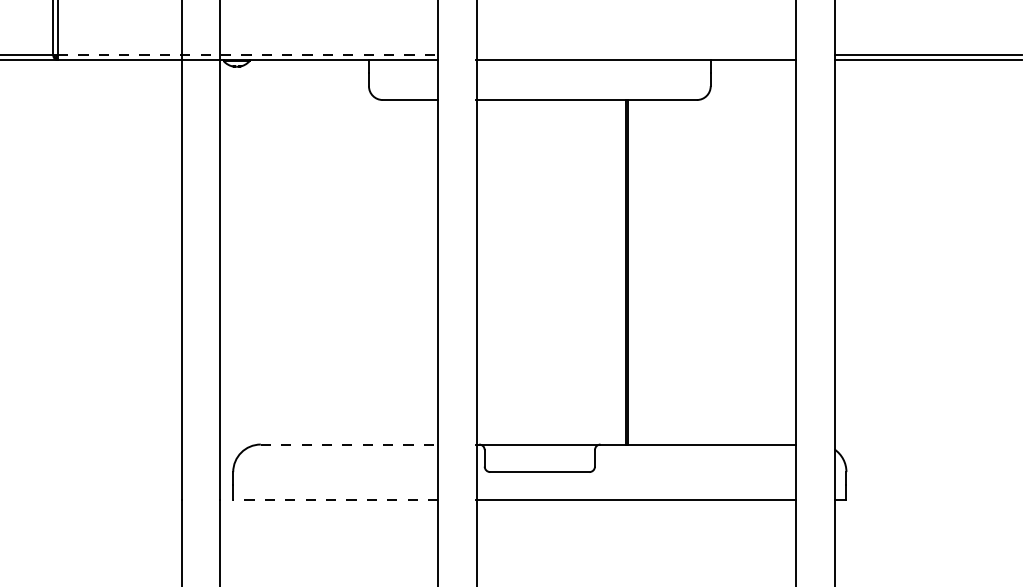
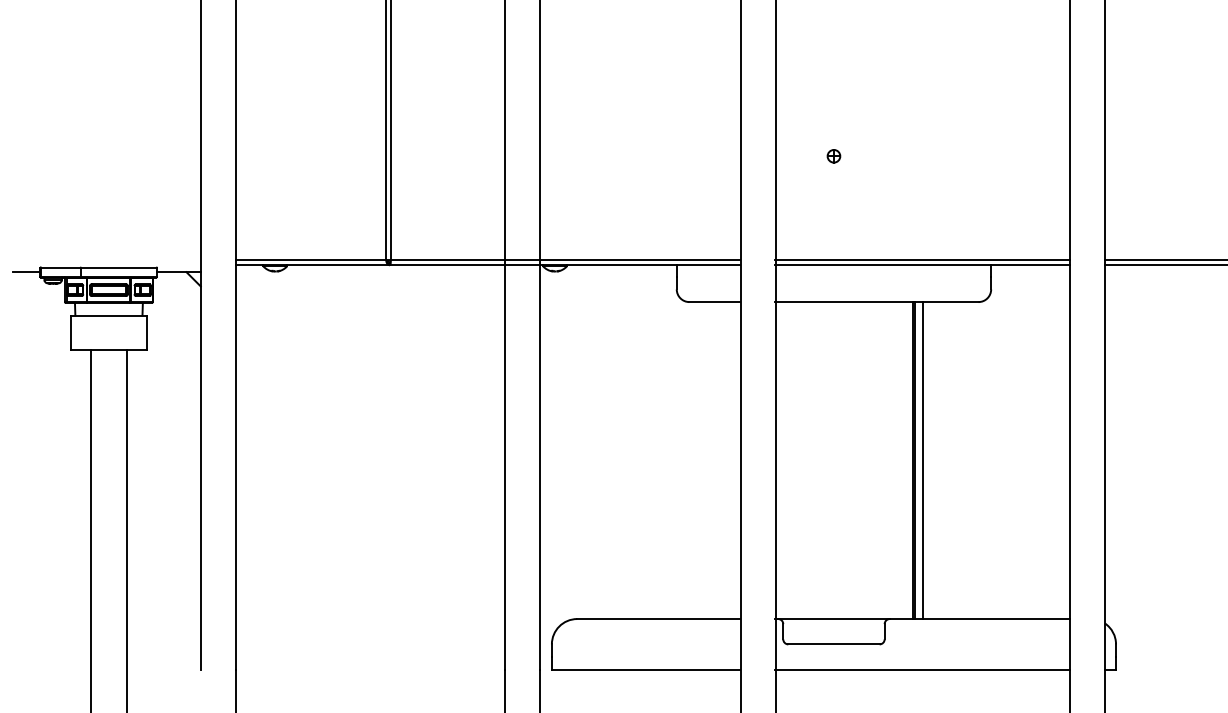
line: (248, 54) -> (565, 260), dashed -> solid
line: (636, 54) -> (922, 260), added
line: (636, 272) -> (922, 460), added
line: (349, 445) -> (658, 619), dashed -> solid
line: (334, 499) -> (645, 669), dashed -> solid

